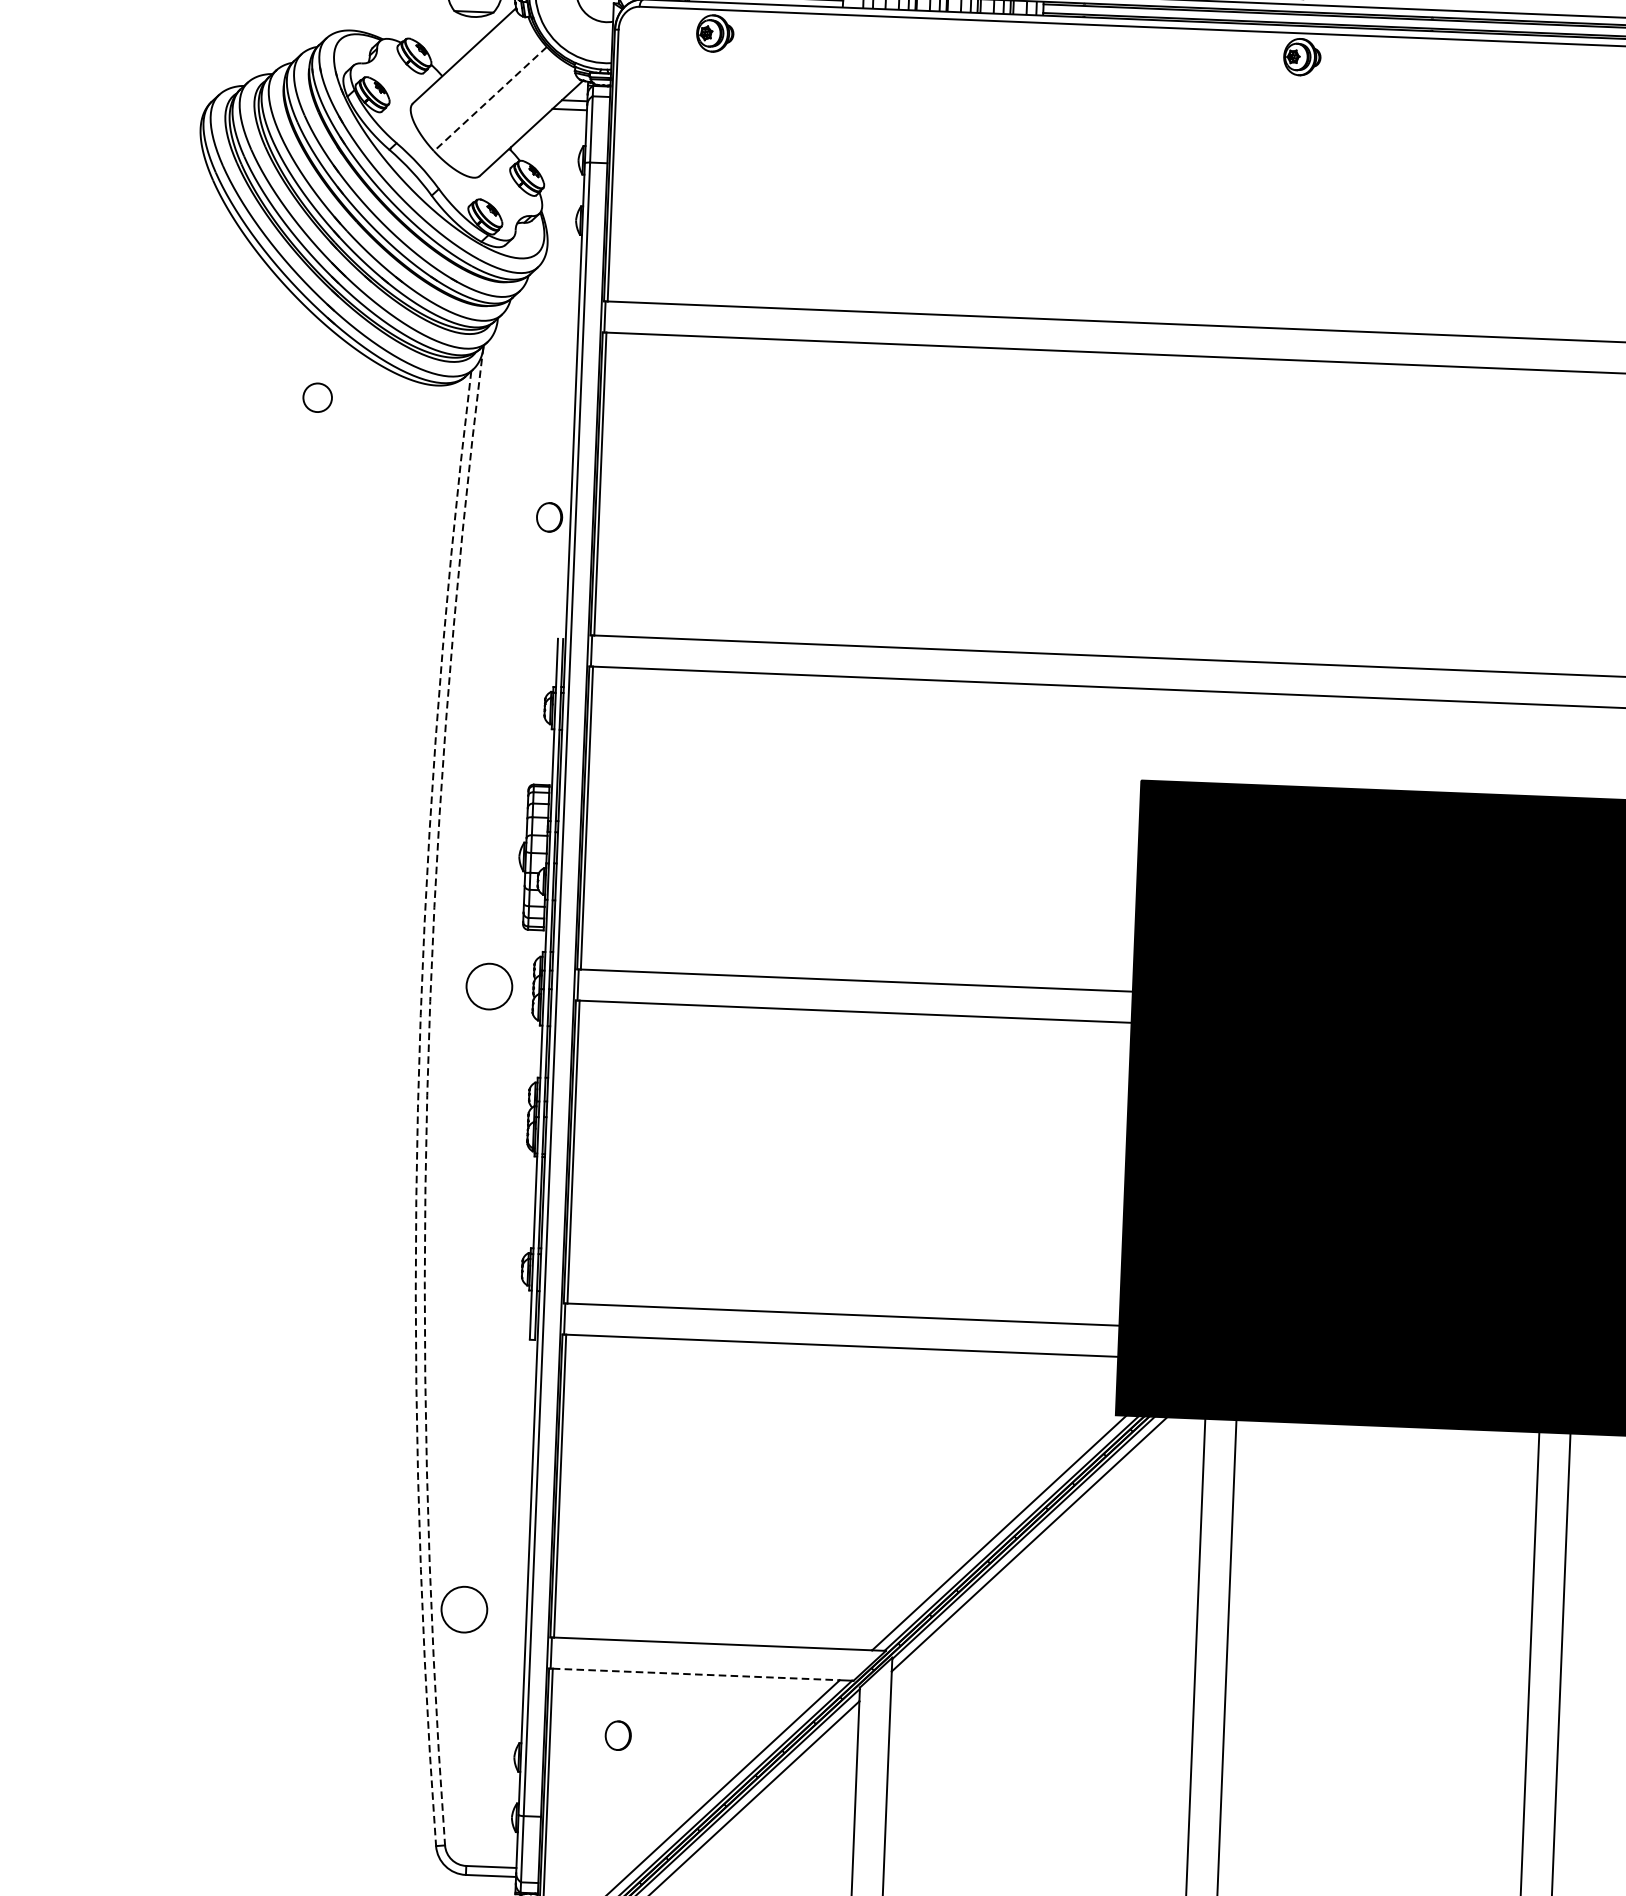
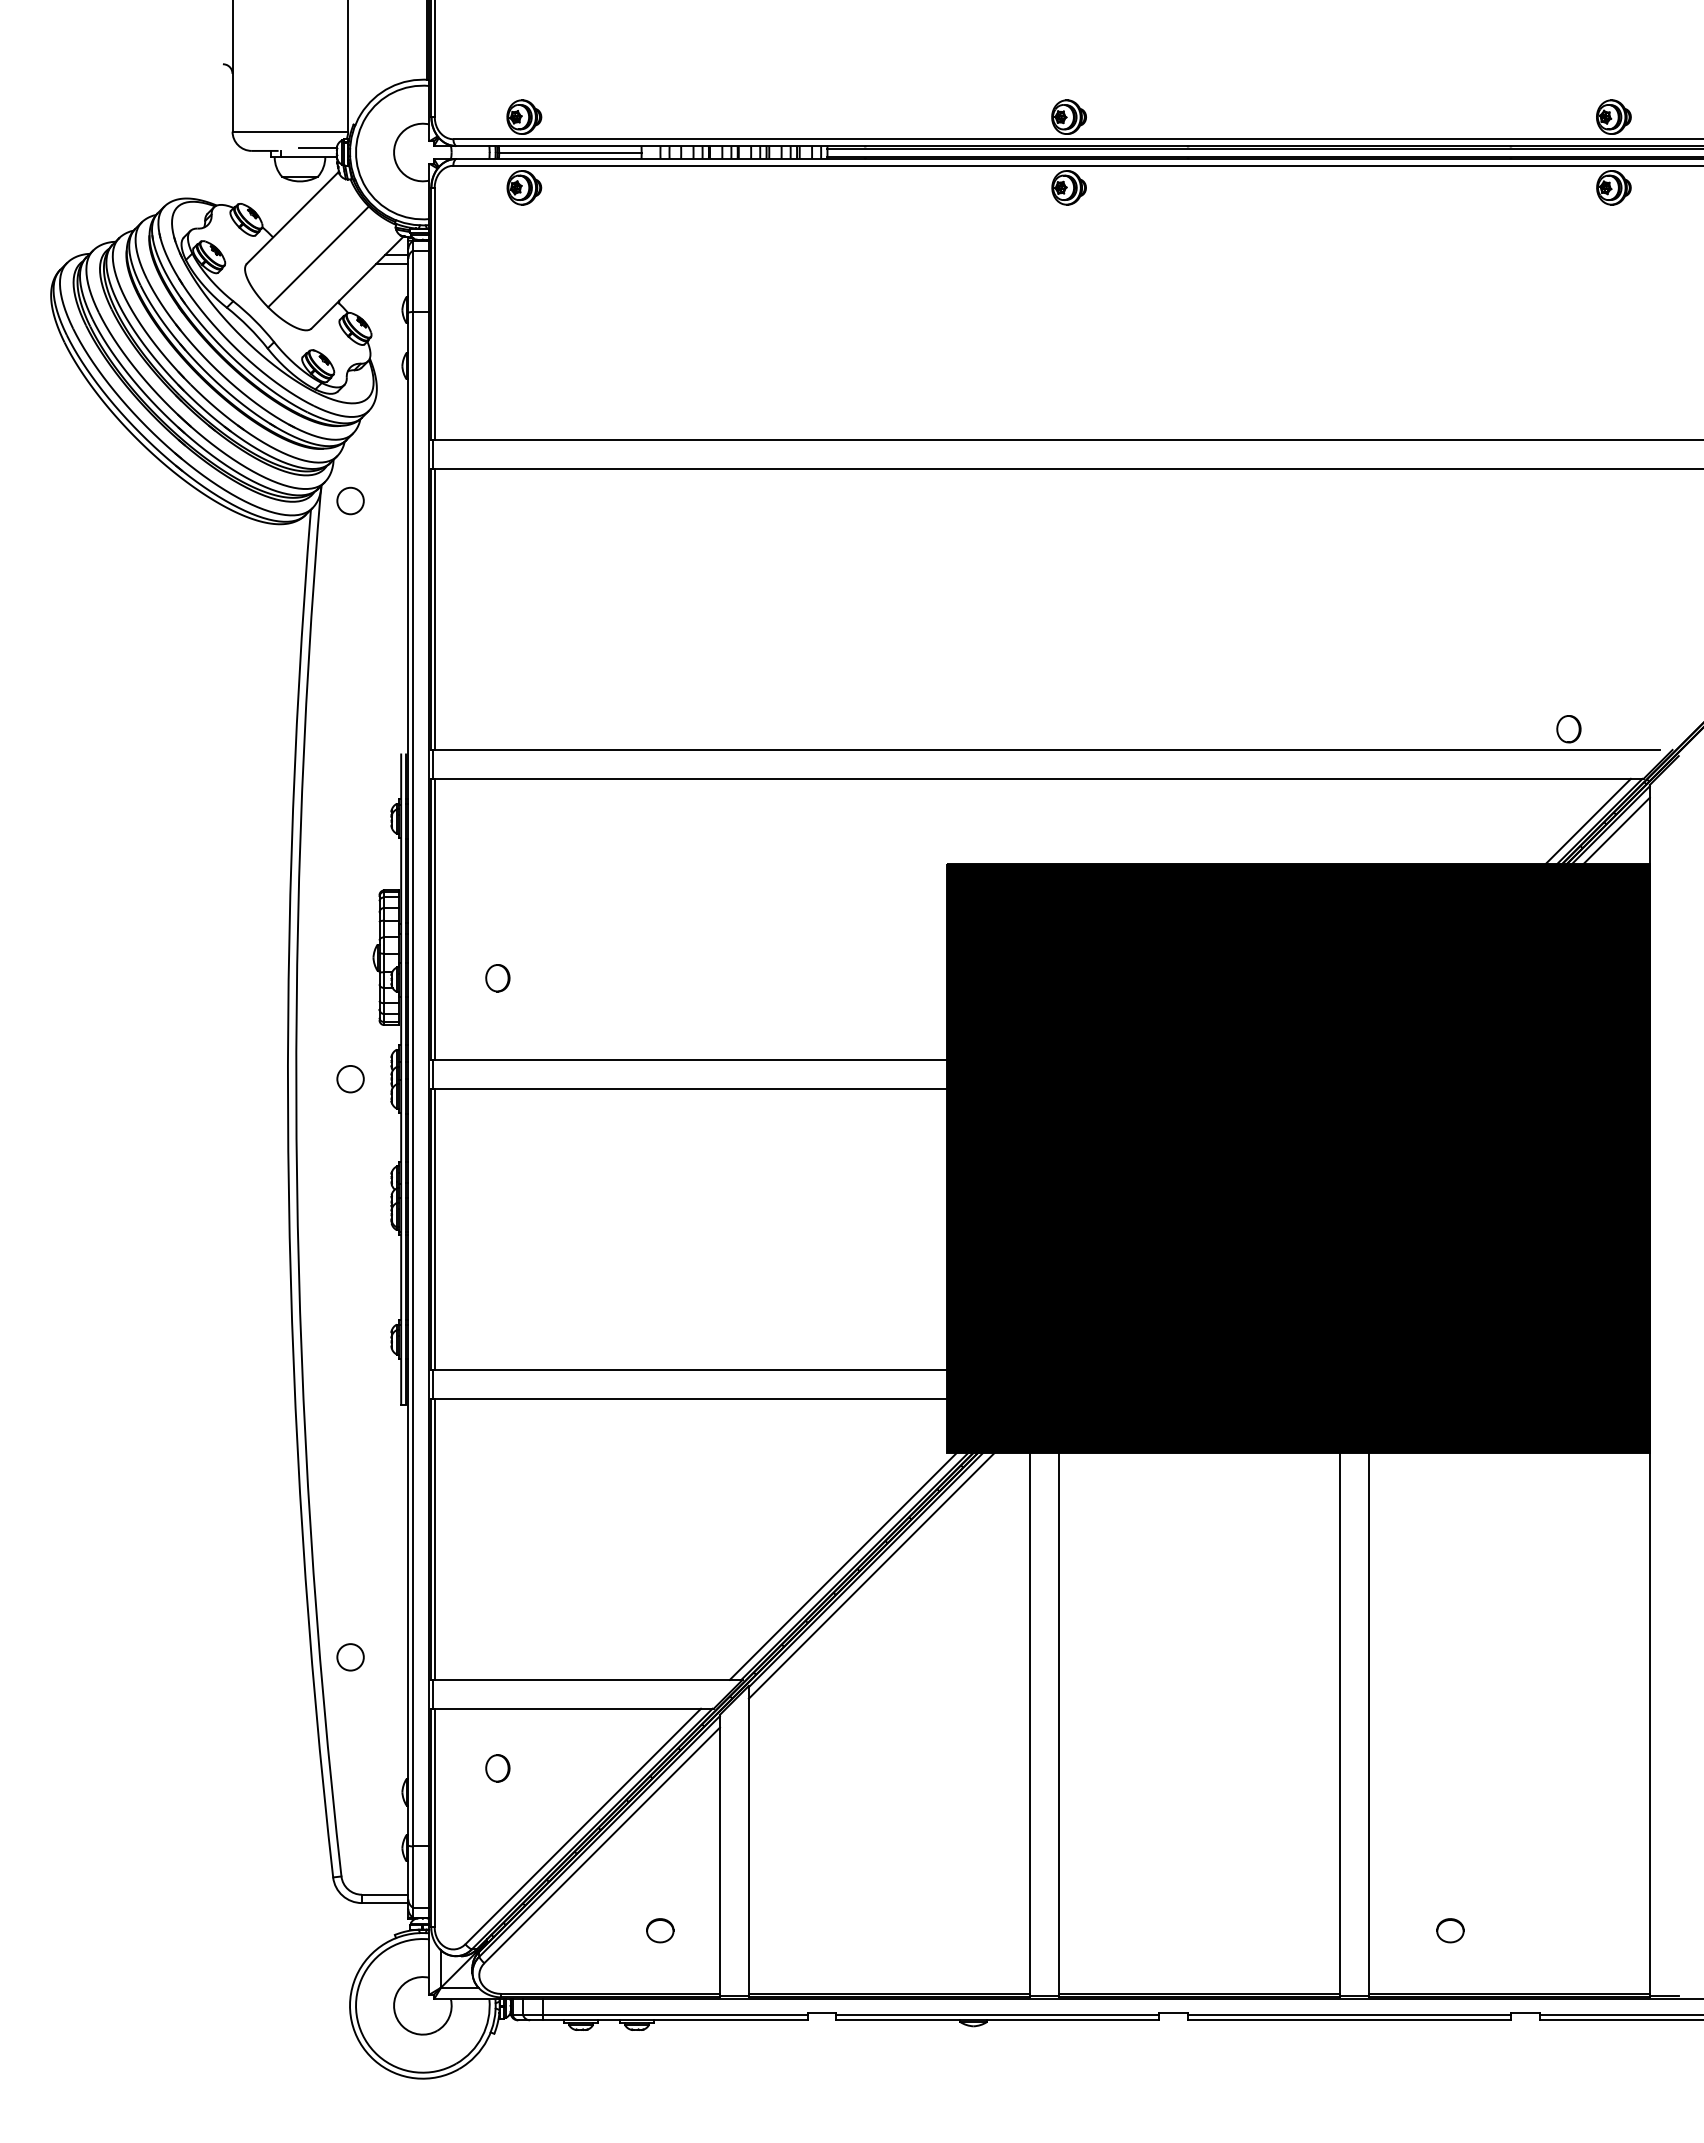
line: (490, 99) -> (318, 257), dashed -> solid
circle: (317, 397) -> (350, 500), moved
part: (549, 517) -> (497, 978), moved
circle: (489, 985) -> (350, 1078), size x0.62
arc: (427, 1095) -> (297, 1182), dashed -> solid
arc: (417, 1108) -> (288, 1194), dashed -> solid
circle: (464, 1609) -> (350, 1657), size x0.62
line: (696, 1674) -> (568, 1708), dashed -> solid

